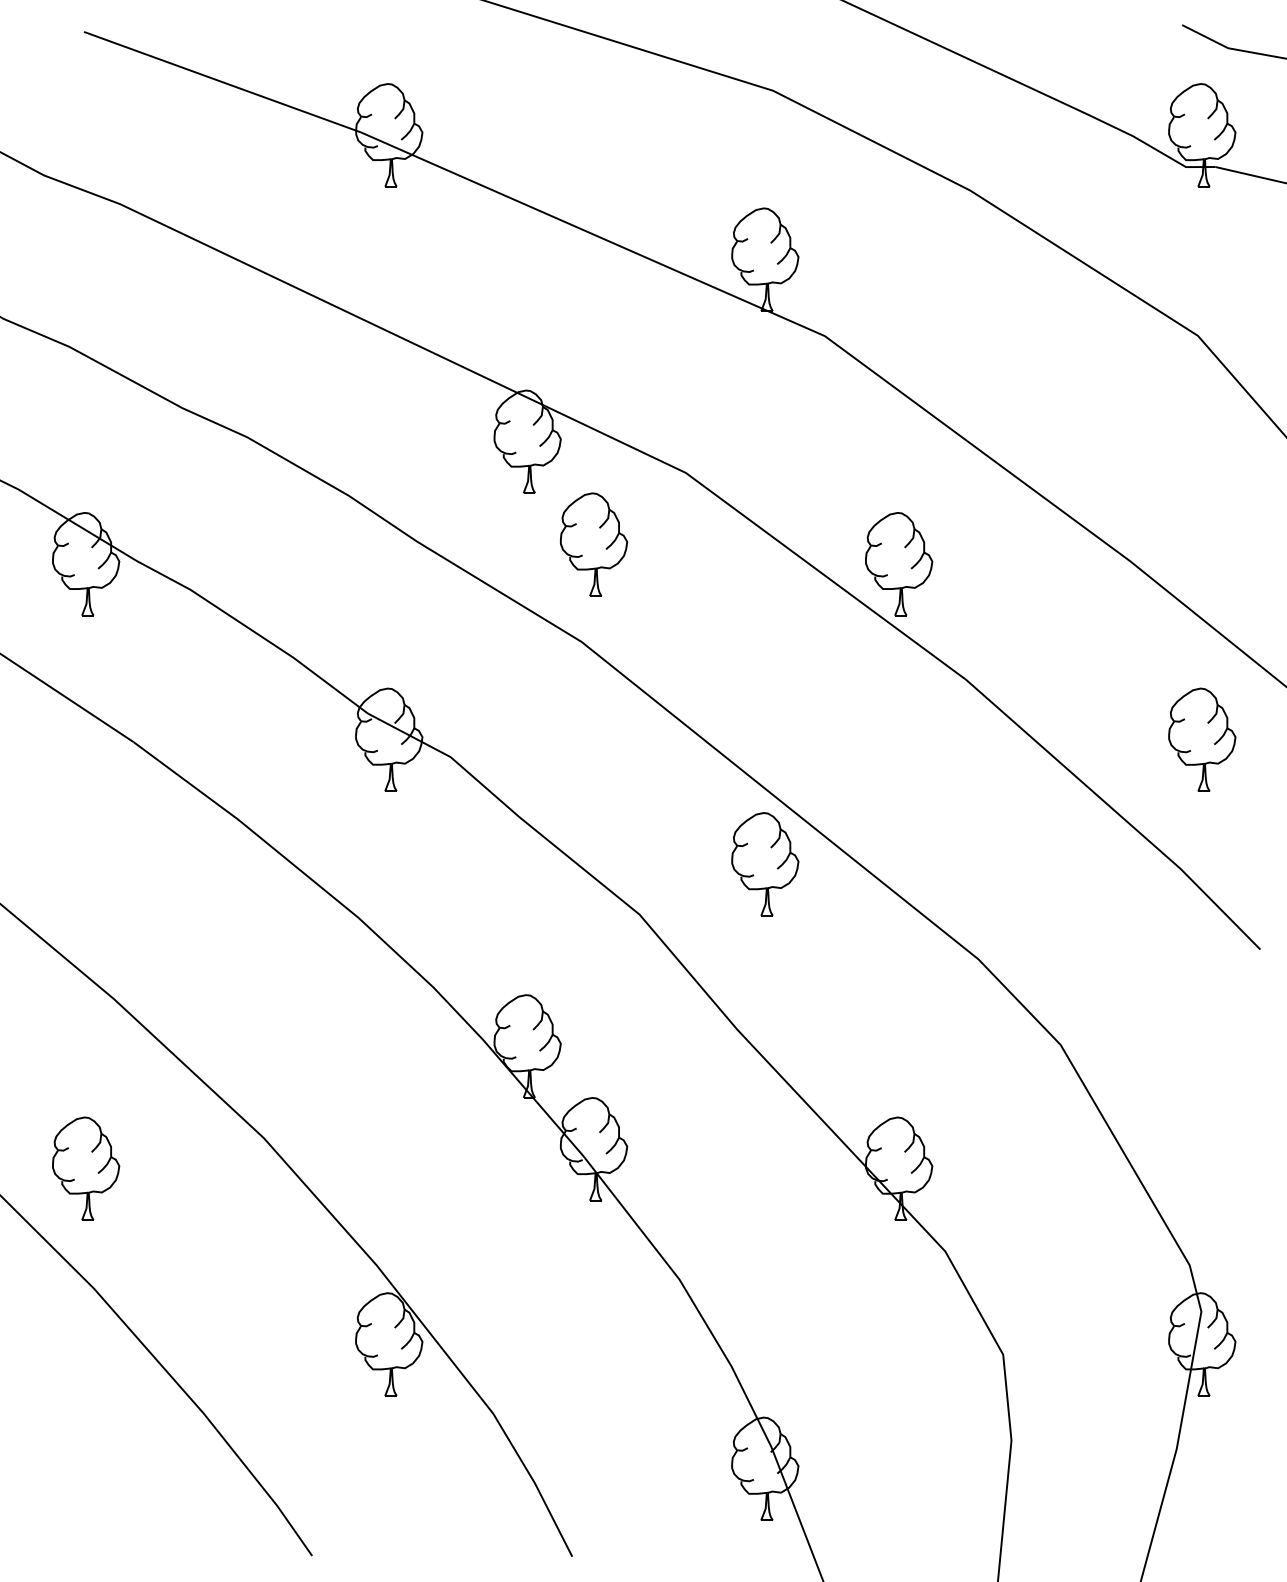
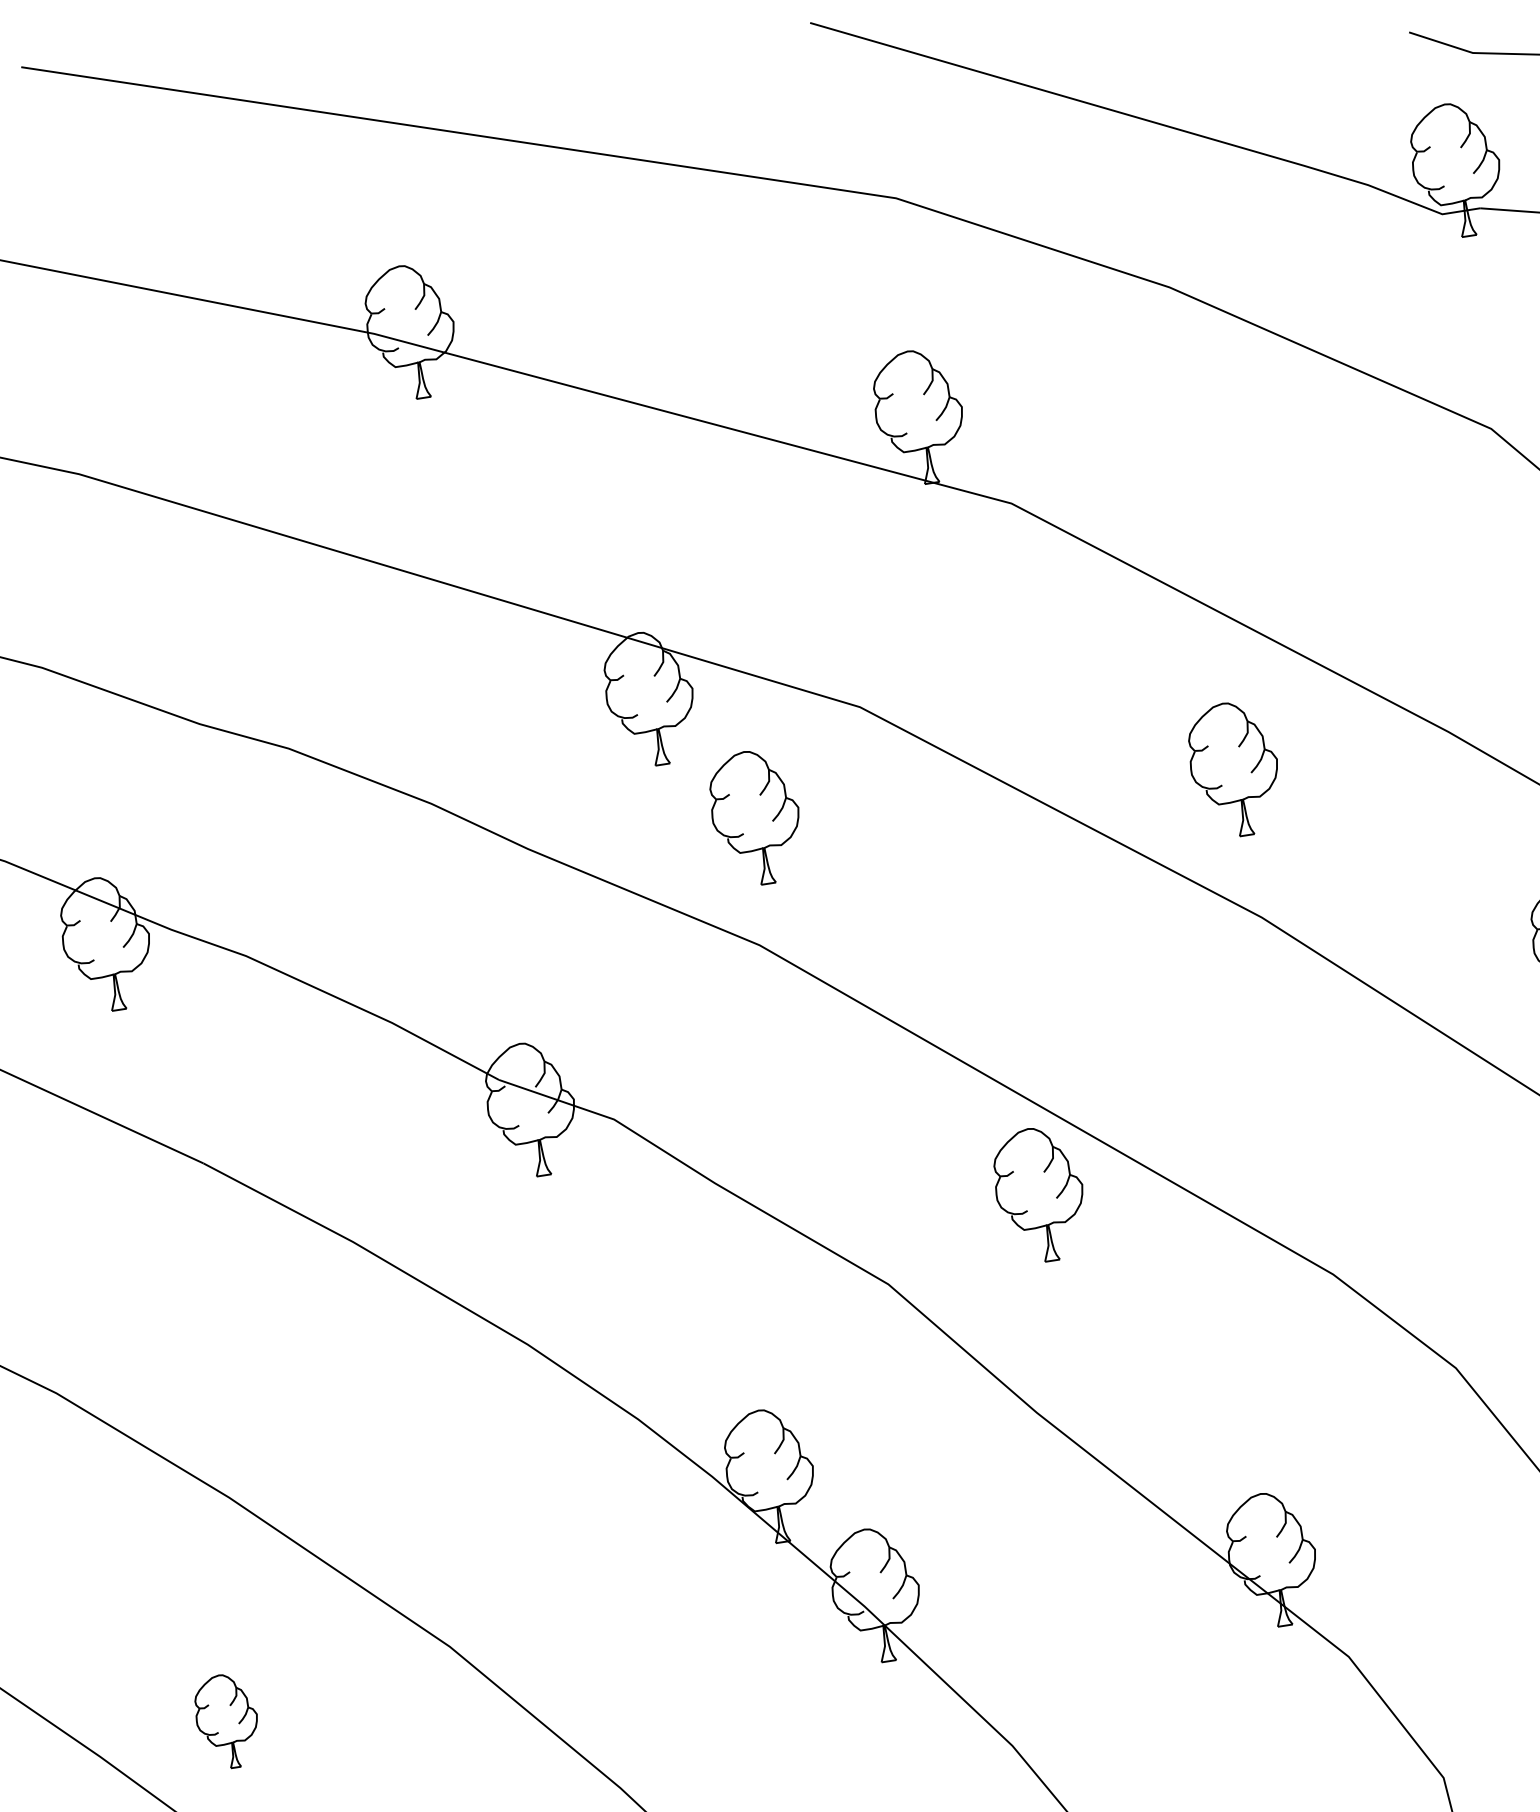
part: (899, 564) -> (1235, 769), moved
part: (86, 1168) -> (227, 1721), size x0.7

